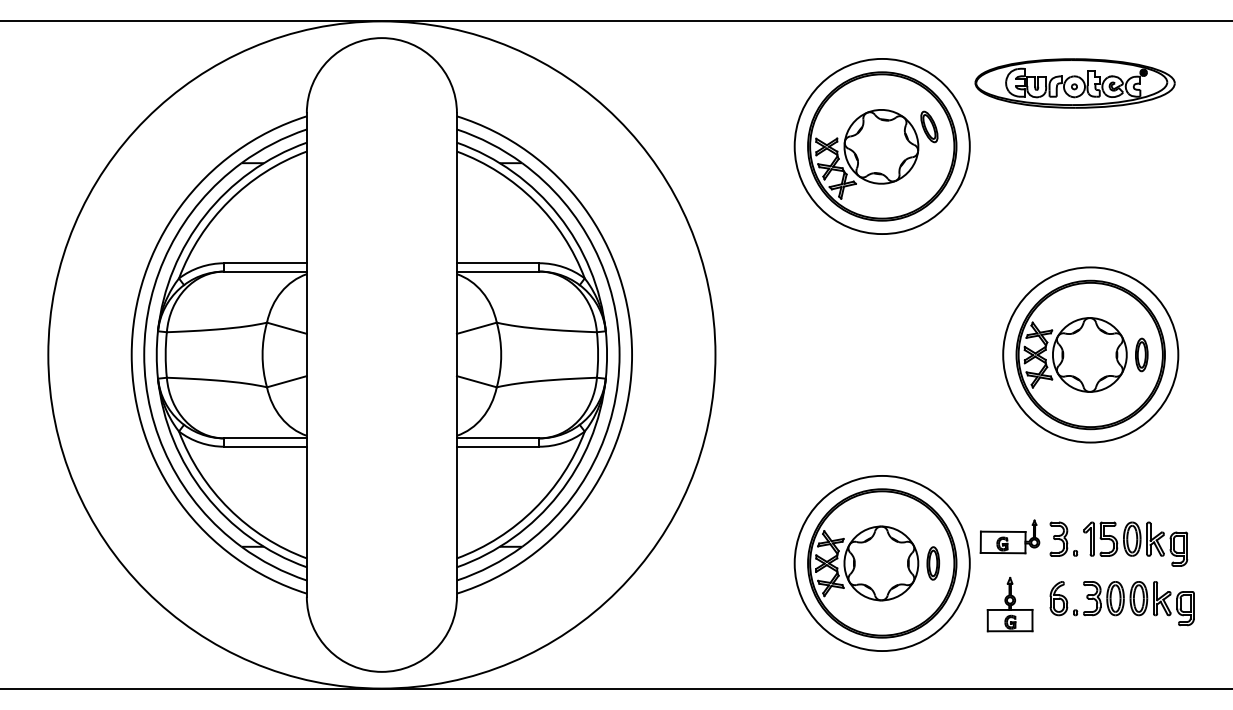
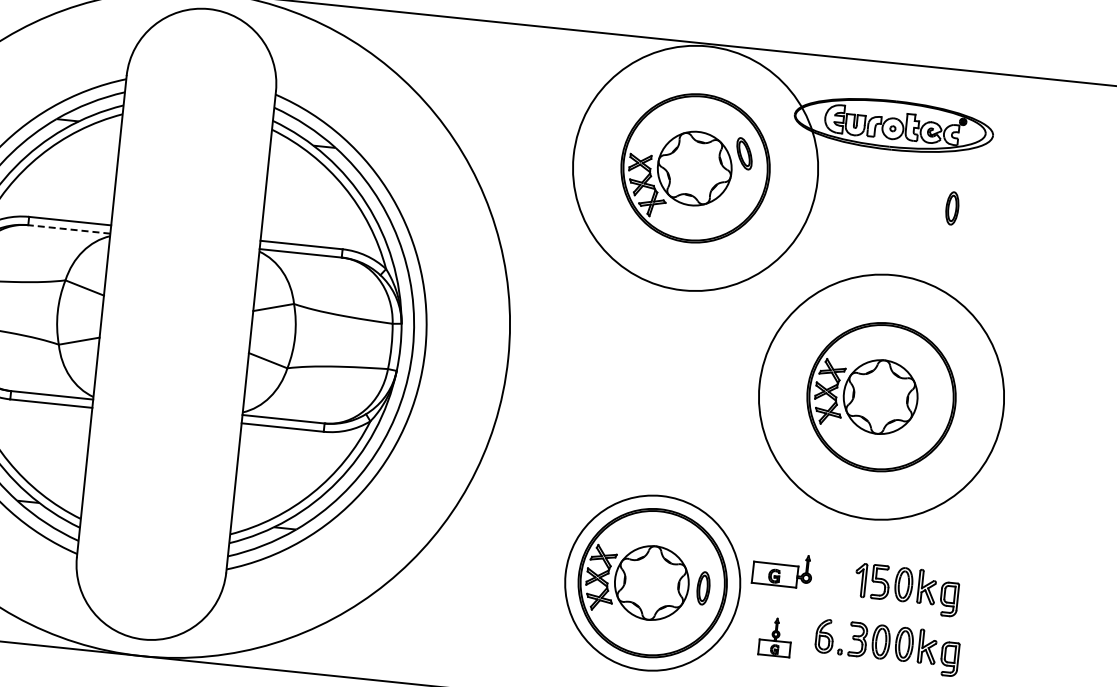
circle: (881, 146) -> (694, 168), size x1.4
line: (265, 271) -> (69, 229), solid -> dashed
circle: (1090, 354) -> (881, 396), size x1.4
part: (1141, 354) -> (952, 207), moved
part: (1063, 538) -> (835, 576), removed
part: (1009, 604) -> (775, 637), size x0.7

